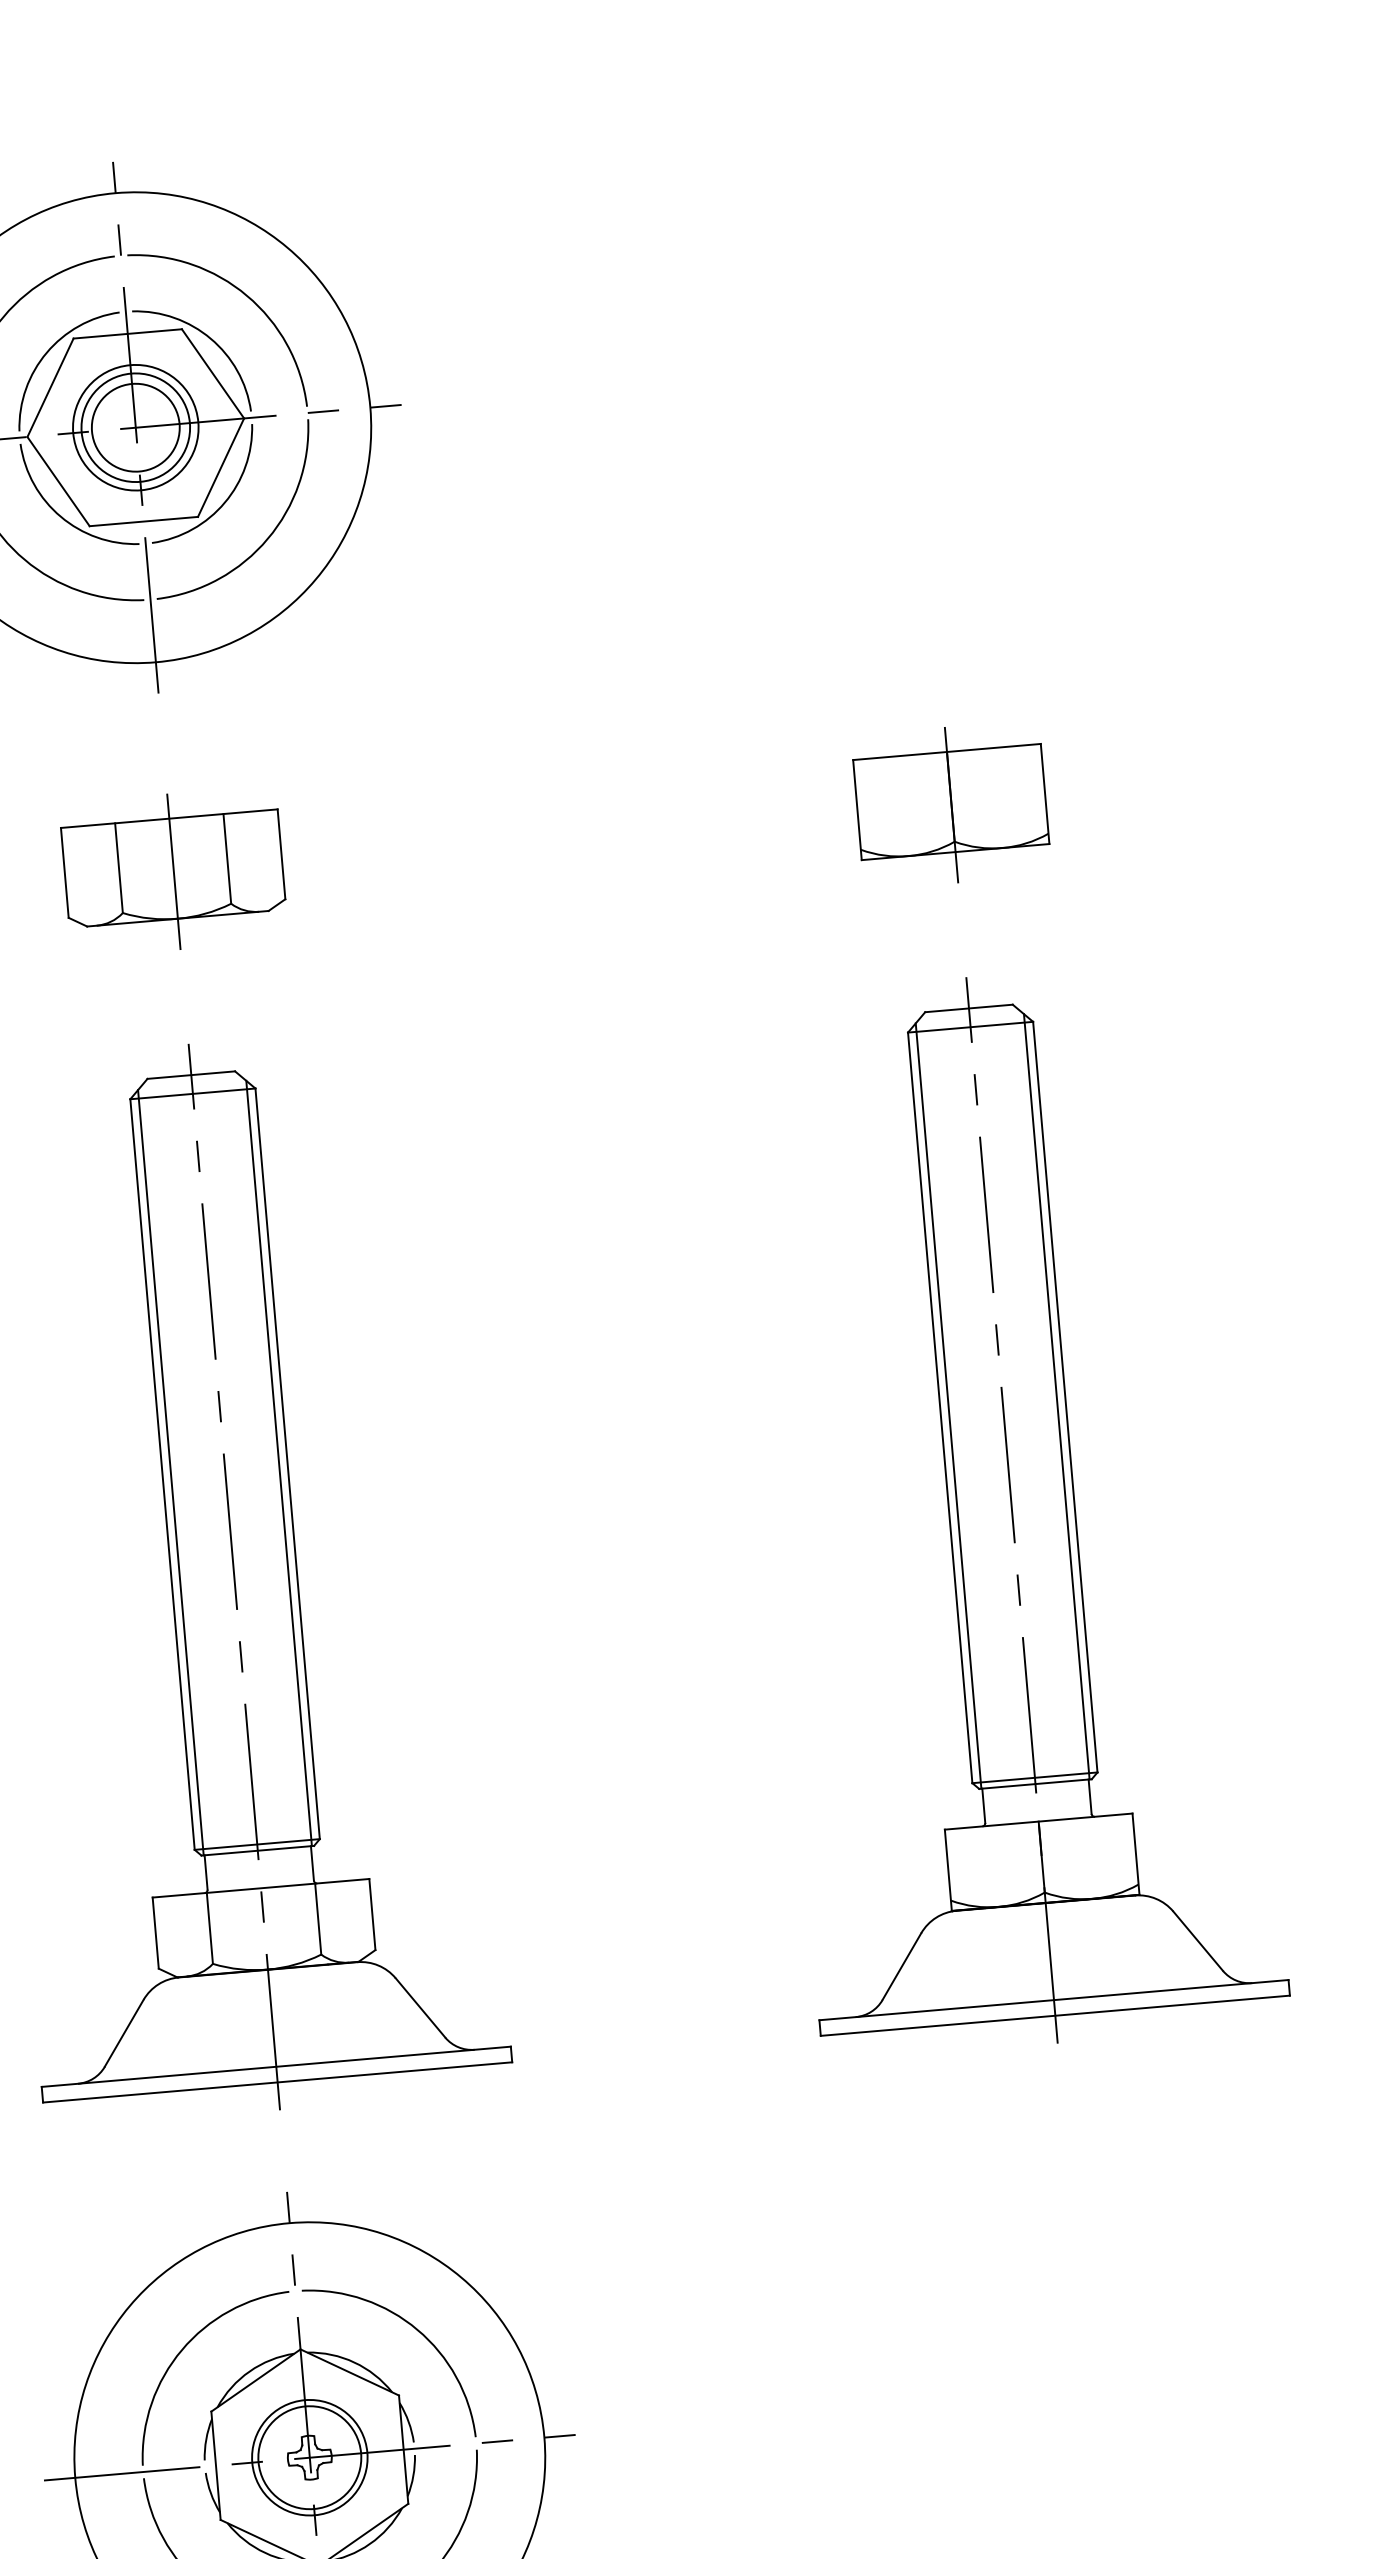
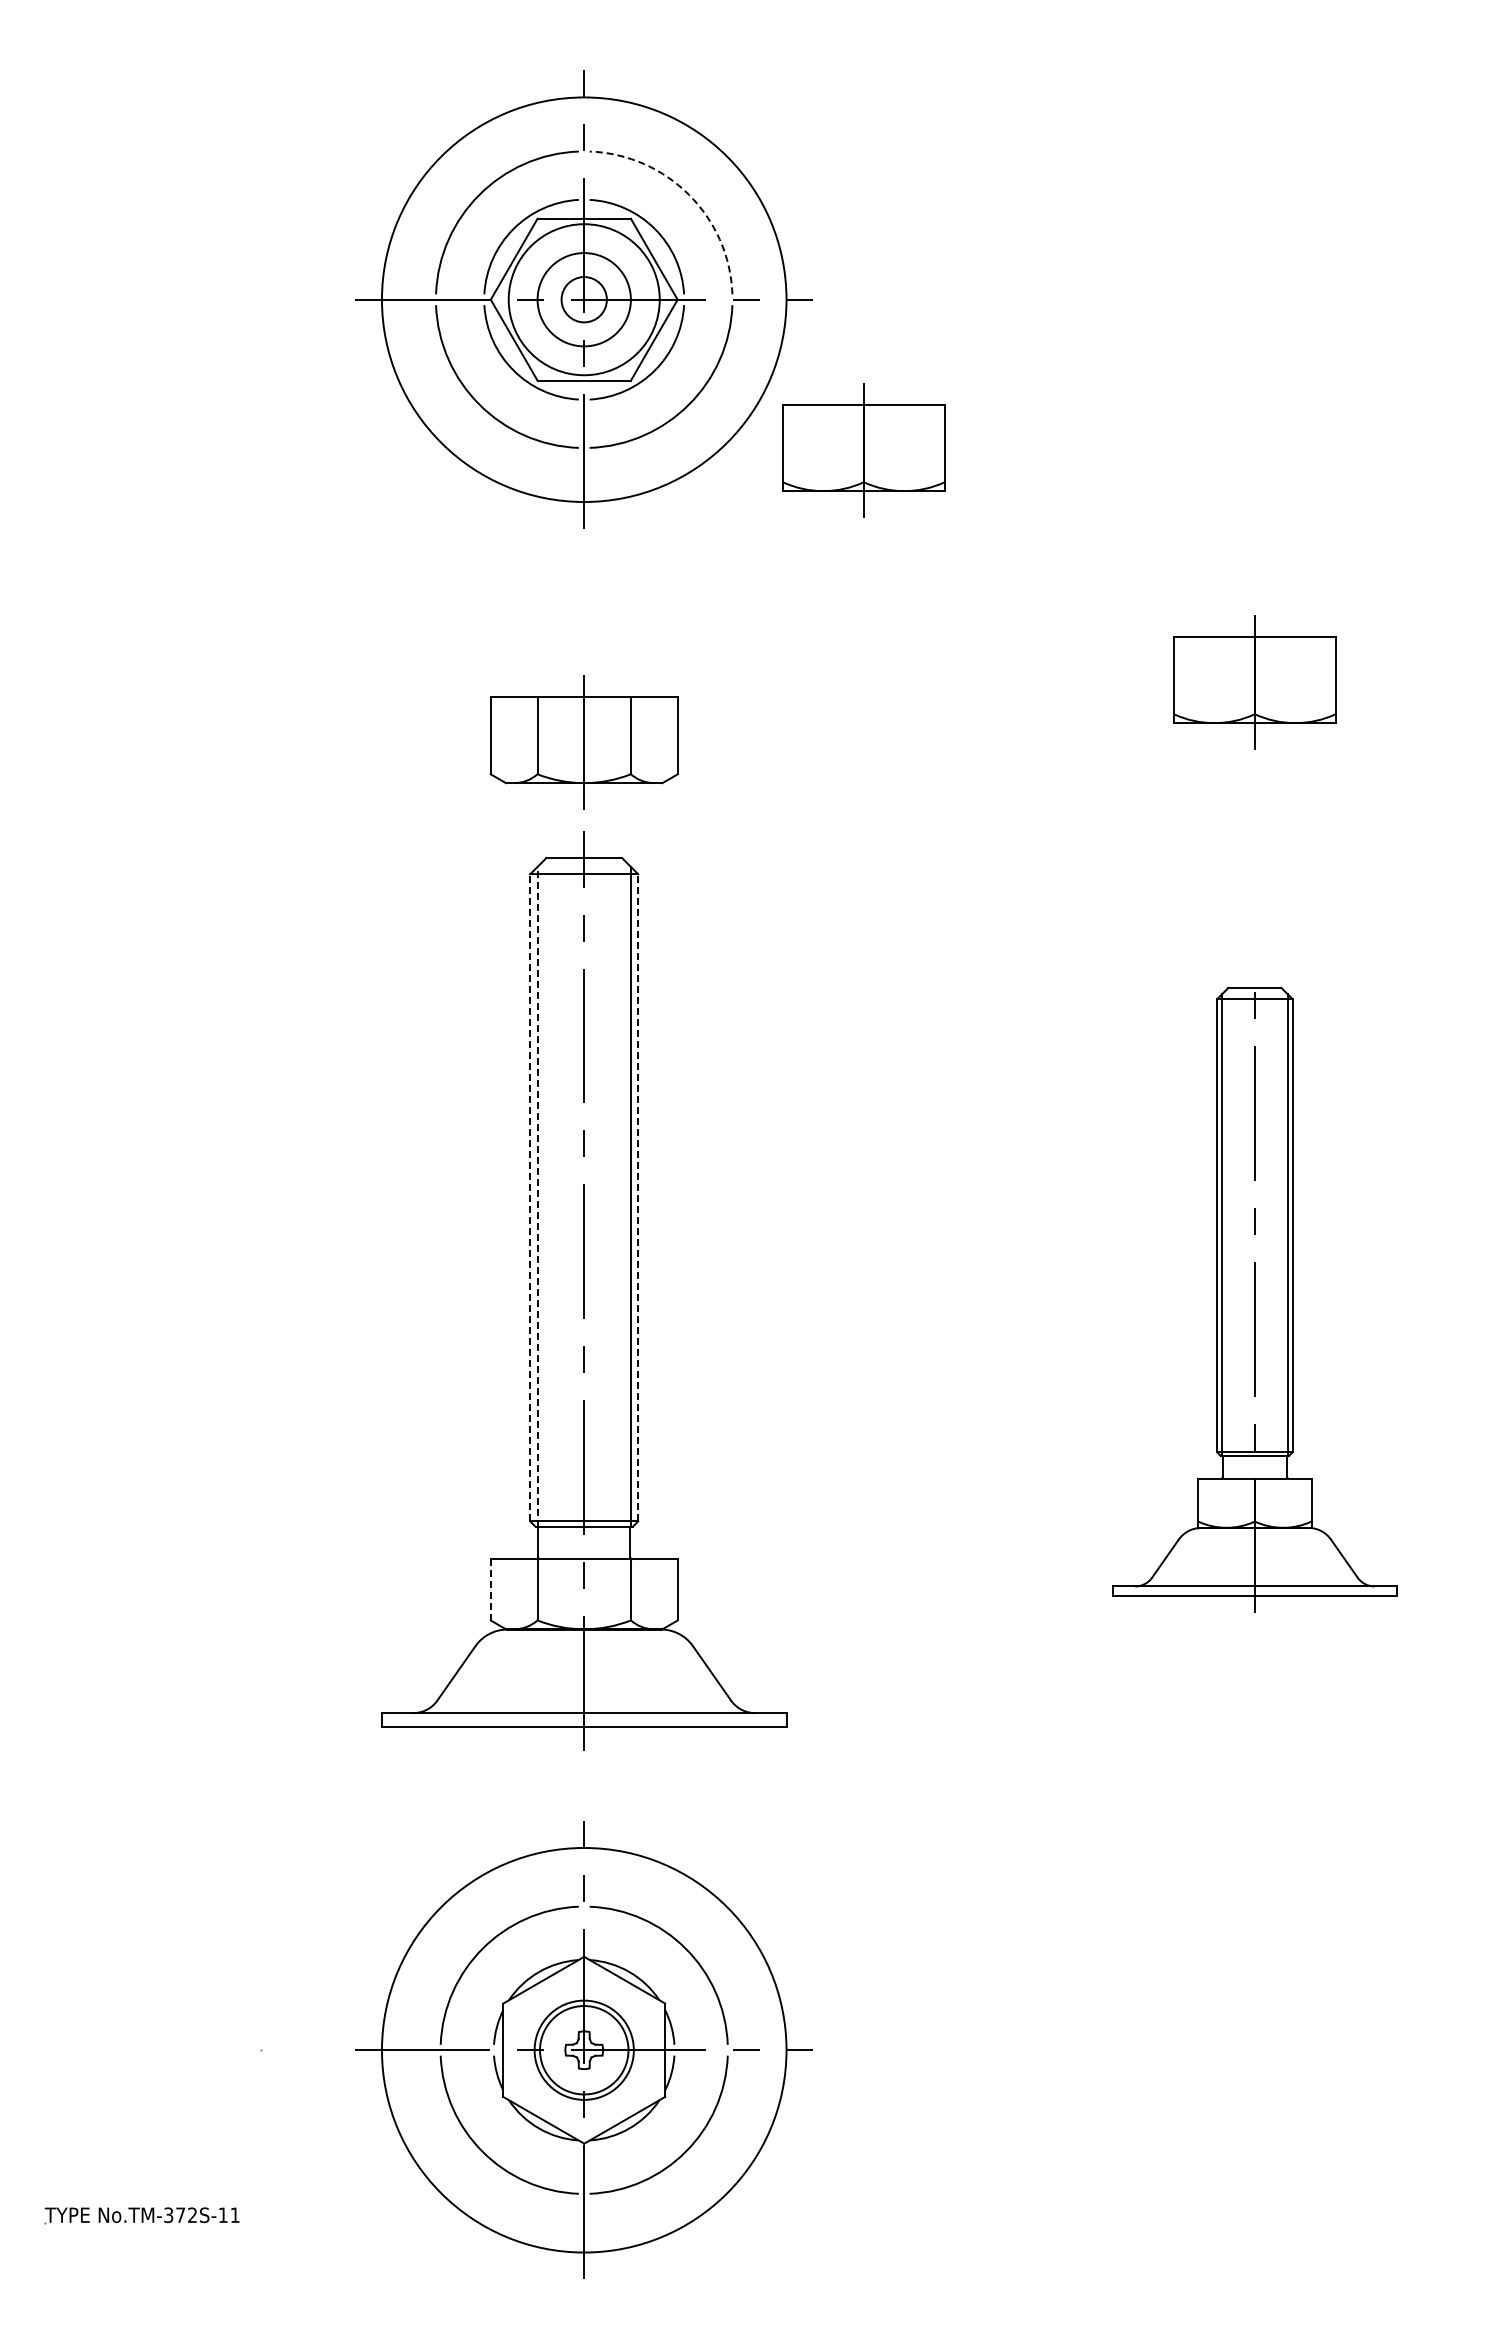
arc: (247, 295) -> (689, 194), solid -> dashed
circle: (136, 427) -> (584, 299), size x0.6
circle: (136, 427) -> (584, 299), size x1.4
part: (474, 574) -> (863, 450), added
part: (172, 871) -> (583, 742), moved
line: (287, 1463) -> (638, 1197), solid -> dashed
line: (170, 1472) -> (537, 1196), solid -> dashed
line: (162, 1474) -> (530, 1197), solid -> dashed
part: (1011, 1510) -> (1254, 1290), size x0.7
line: (155, 1932) -> (490, 1589), solid -> dashed

